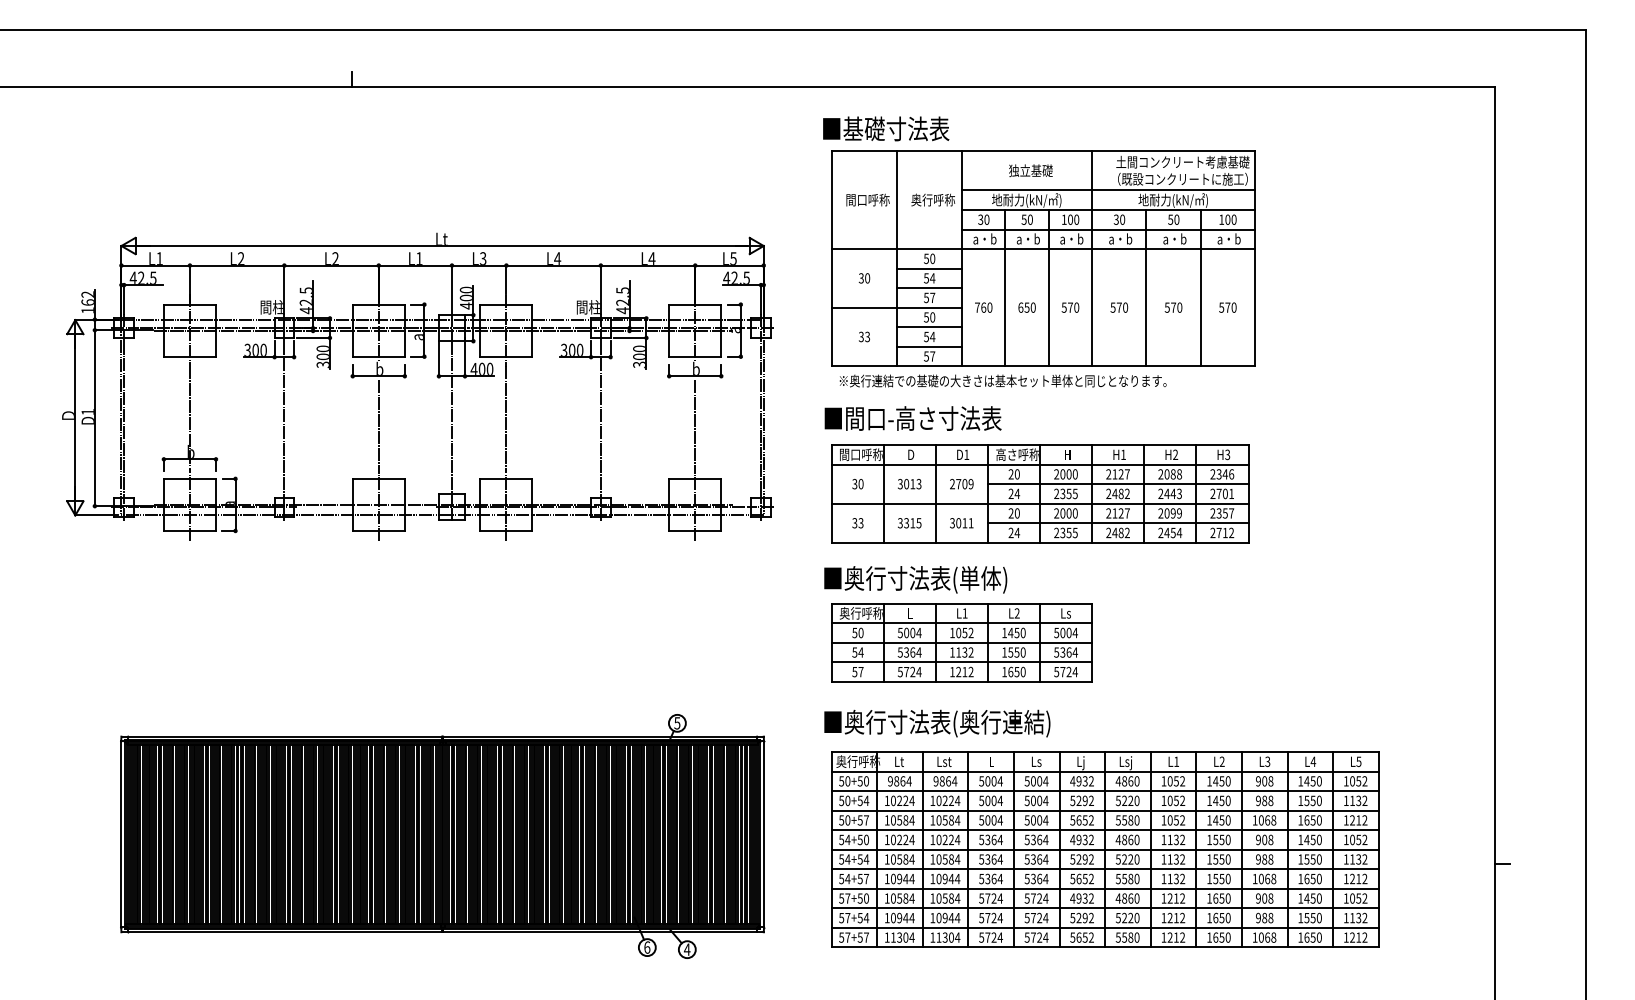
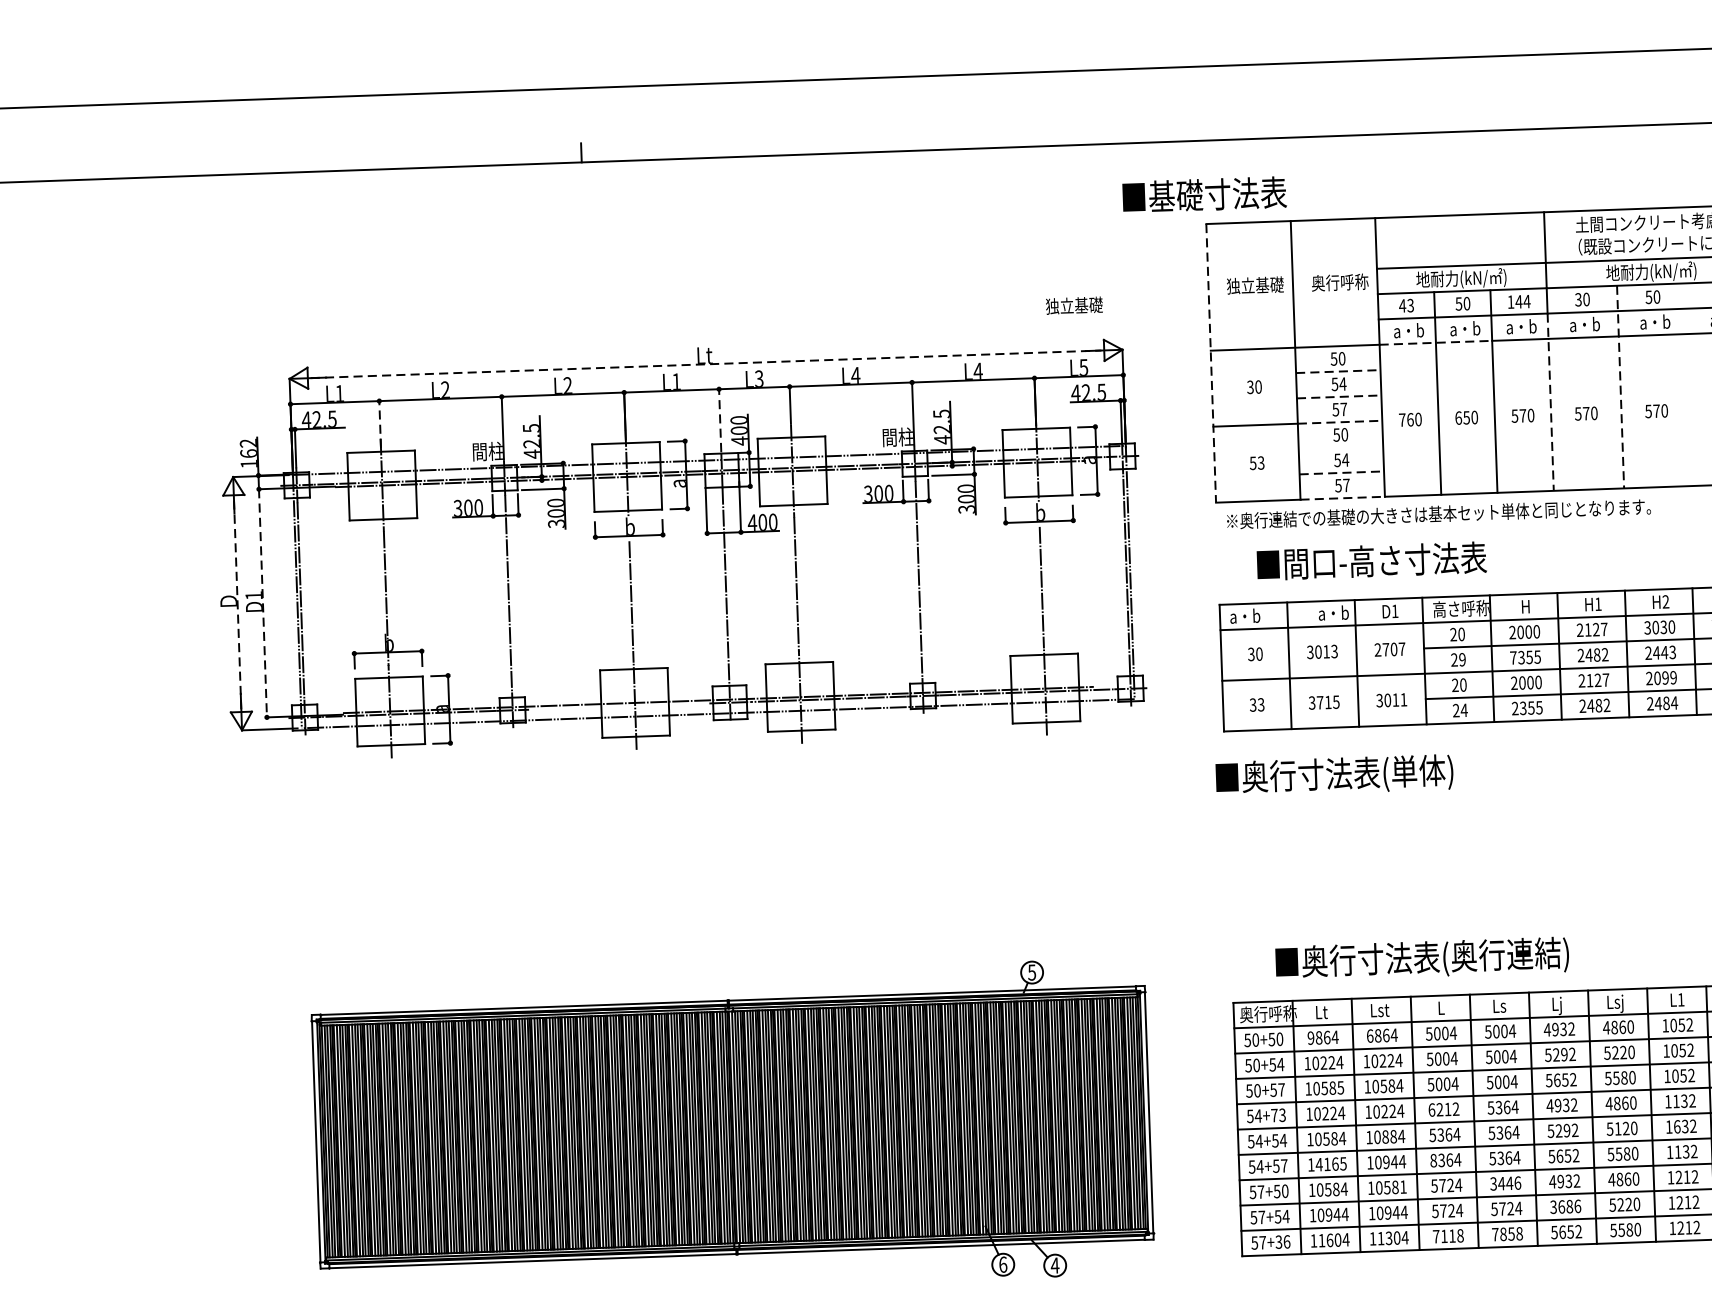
text: (886, 128) -> (1204, 194), moved
text: (1030, 170) -> (1073, 305), moved
text: (867, 199) -> (1254, 284), 間口呼称 -> 独立基礎
text: (983, 219) -> (1406, 305), 30 -> 43
text: (1073, 219) -> (1522, 301), 100 -> 144
line: (442, 246) -> (705, 364), solid -> dashed
line: (1005, 249) -> (1436, 343), solid -> dashed
line: (831, 259) -> (1210, 364), solid -> dashed
line: (929, 268) -> (1338, 371), solid -> dashed
line: (189, 283) -> (379, 424), solid -> dashed
line: (929, 288) -> (1339, 397), solid -> dashed
line: (1146, 288) -> (1620, 387), solid -> dashed
line: (1200, 288) -> (1690, 385), removed
line: (451, 289) -> (719, 420), solid -> dashed
line: (1092, 298) -> (1551, 402), solid -> dashed
line: (929, 307) -> (1340, 422), solid -> dashed
line: (928, 327) -> (1339, 447), removed
text: (861, 335) -> (1253, 461), 33 -> 53
line: (929, 346) -> (1341, 472), solid -> dashed
line: (929, 366) -> (1342, 498), solid -> dashed
line: (75, 417) -> (237, 603), solid -> dashed
line: (94, 418) -> (262, 603), solid -> dashed
text: (912, 418) -> (1370, 561), moved
text: (860, 454) -> (1257, 615), 間口呼称 -> a・b
text: (918, 454) -> (1332, 613), D -> a・b
text: (1170, 474) -> (1660, 627), 2088 -> 3030
text: (970, 484) -> (1401, 649), 2709 -> 2707
text: (1017, 493) -> (1462, 659), 24 -> 29
text: (1056, 493) -> (1513, 657), 2355 -> 7355
text: (906, 523) -> (1320, 703), 3315 -> 3715
text: (1172, 532) -> (1665, 702), 2454 -> 2484
part: (961, 642) -> (1396, 854), removed
text: (937, 723) -> (1422, 959), moved
text: (935, 781) -> (1369, 1036), 9864 -> 6864
text: (911, 820) -> (1340, 1087), 10584 -> 10585
text: (863, 839) -> (1278, 1114), 54+50 -> 54+73
text: (990, 839) -> (1443, 1109), 5364 -> 6212
text: (944, 859) -> (1384, 1137), 10584 -> 10884
text: (1124, 859) -> (1617, 1128), 5220 -> 5120
text: (1169, 859) -> (1676, 1126), 1132 -> 1632
text: (902, 878) -> (1330, 1163), 10944 -> 14165
text: (981, 878) -> (1433, 1160), 5364 -> 8364
text: (957, 898) -> (1403, 1187), 10584 -> 10581
text: (1036, 898) -> (1505, 1183), 5724 -> 3446
text: (1082, 917) -> (1566, 1206), 5292 -> 3686
text: (863, 937) -> (1283, 1241), 57+57 -> 57+36
text: (899, 937) -> (1329, 1240), 11304 -> 11604
text: (991, 937) -> (1449, 1236), 5724 -> 7118
text: (1036, 937) -> (1507, 1234), 5724 -> 7858

